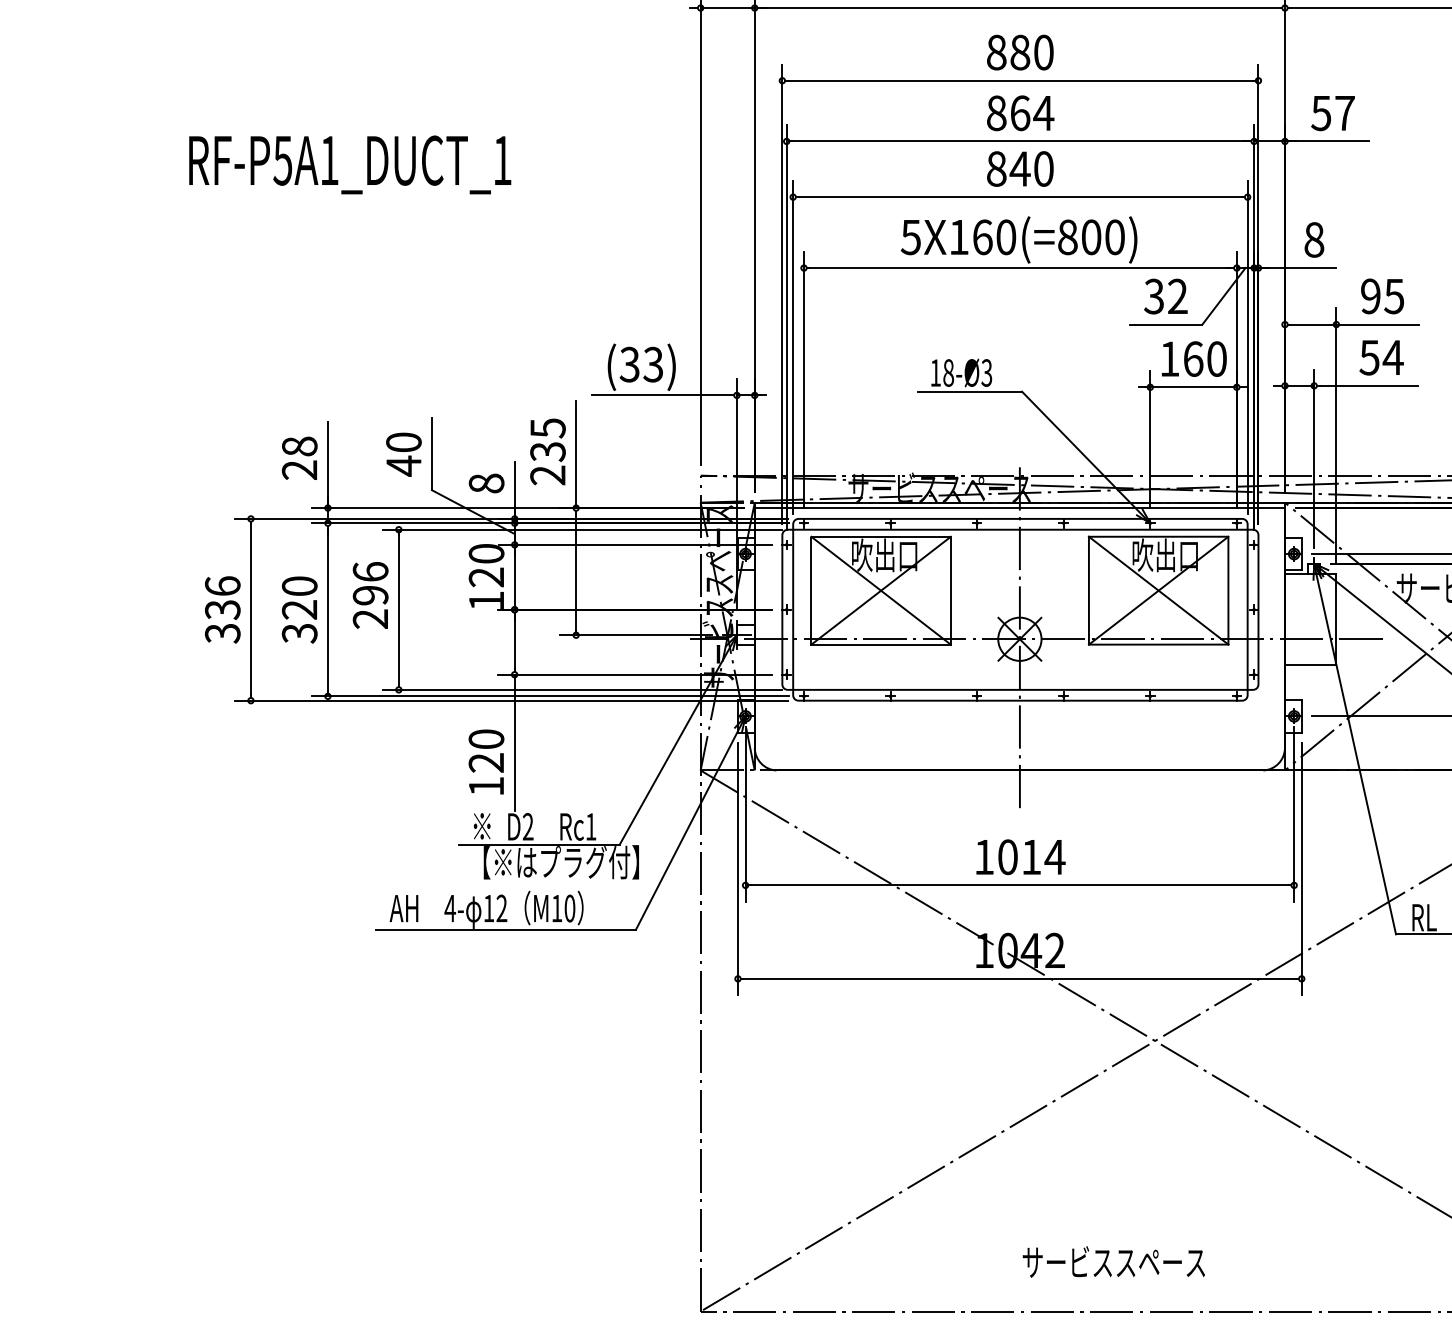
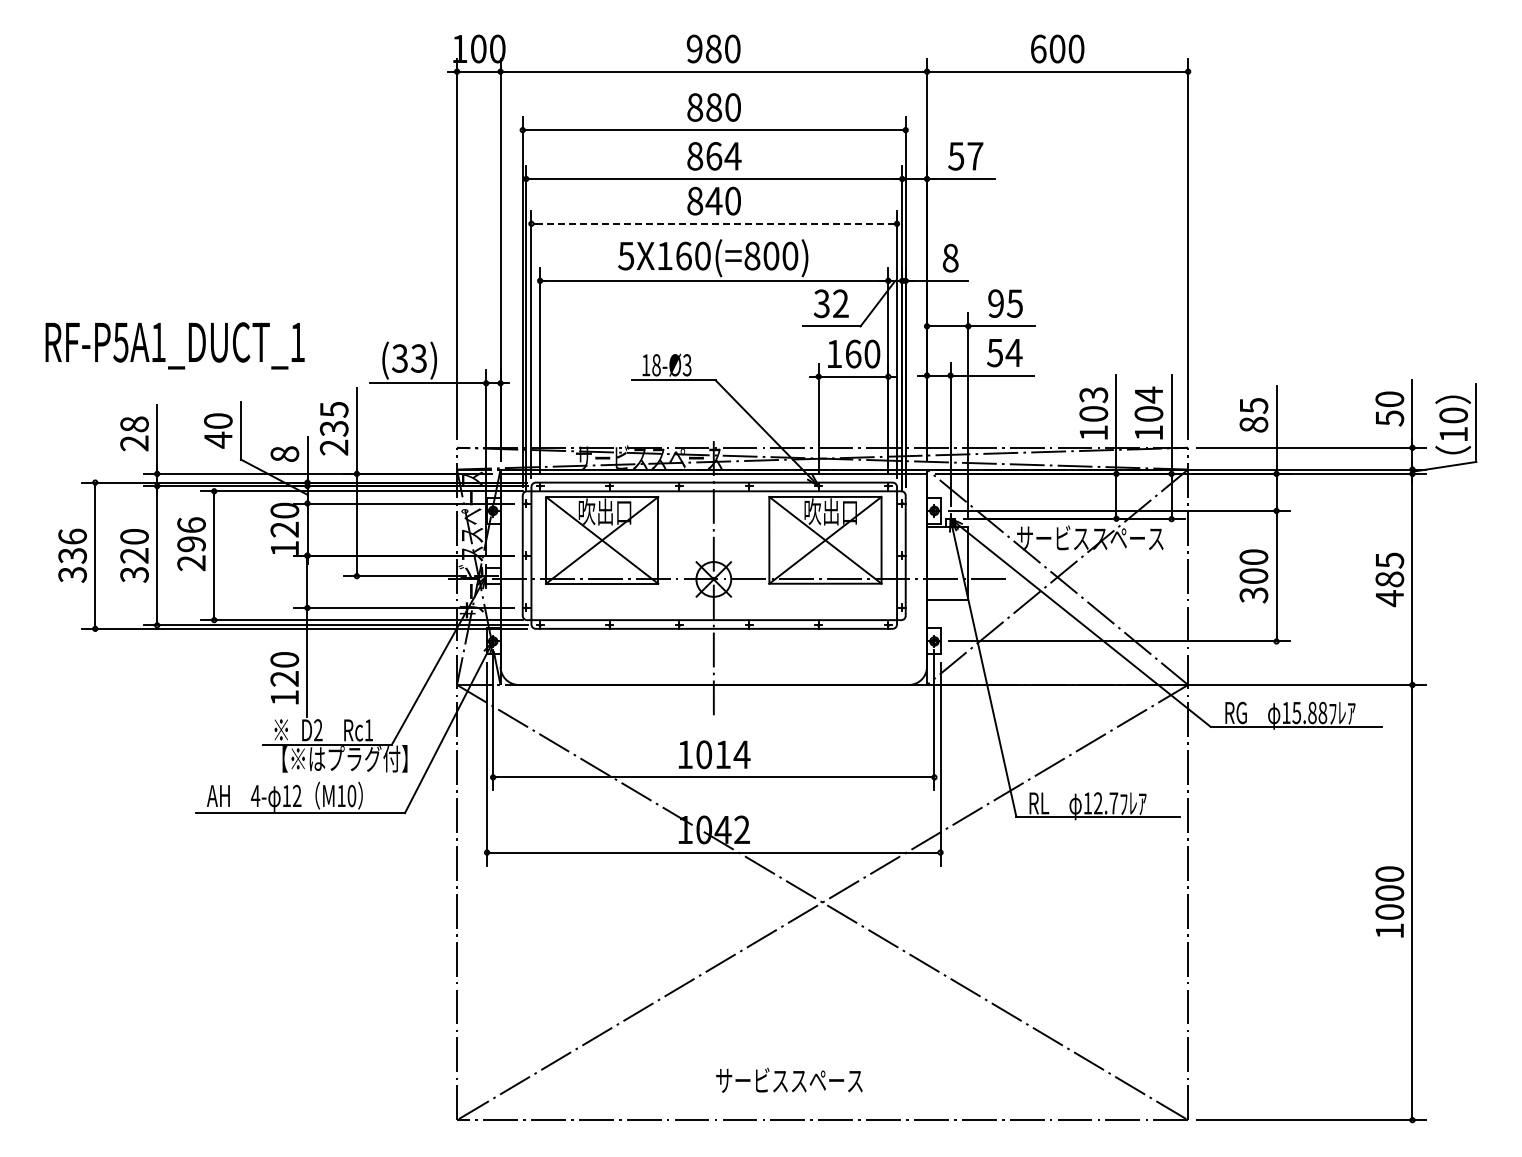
text: (349, 164) -> (174, 345), moved
line: (1020, 196) -> (714, 223), solid -> dashed

